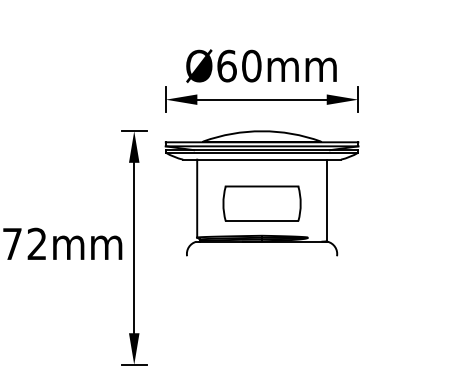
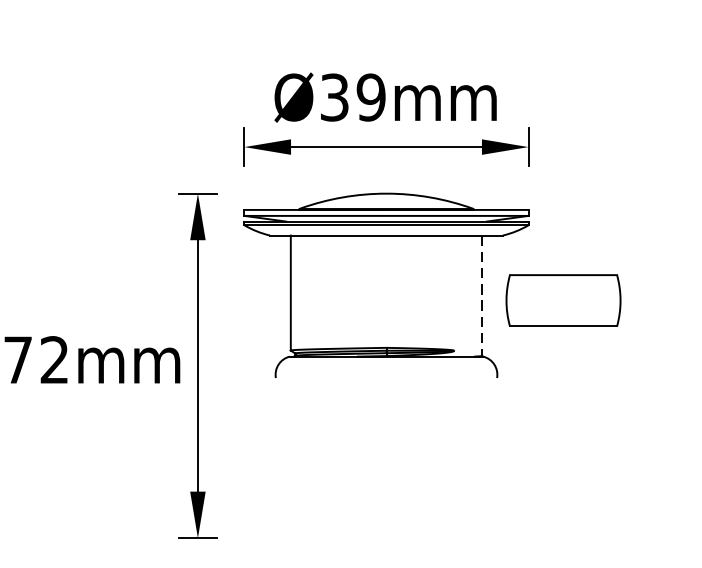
text: (239, 65) -> (353, 96), Ø60mm -> Ø39mm
line: (326, 200) -> (481, 295), solid -> dashed
part: (261, 203) -> (562, 300), moved

